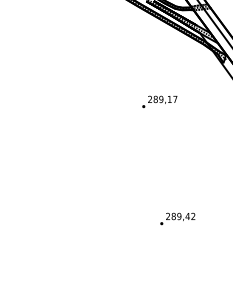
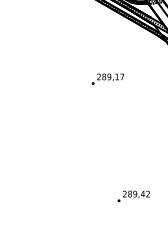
text: (159, 101) -> (107, 78), moved

